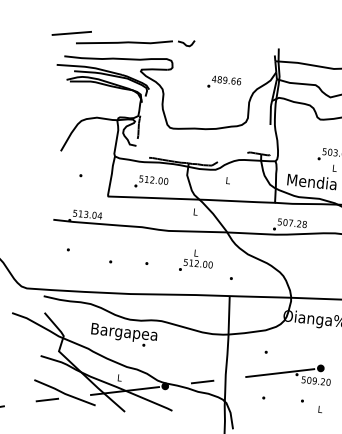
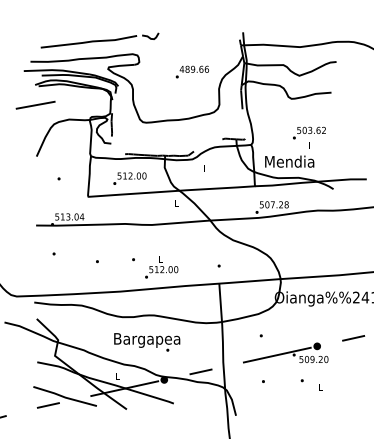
line: (71, 32) -> (35, 104), moved
text: (196, 261) -> (161, 267), moved
text: (124, 335) -> (147, 342), moved

